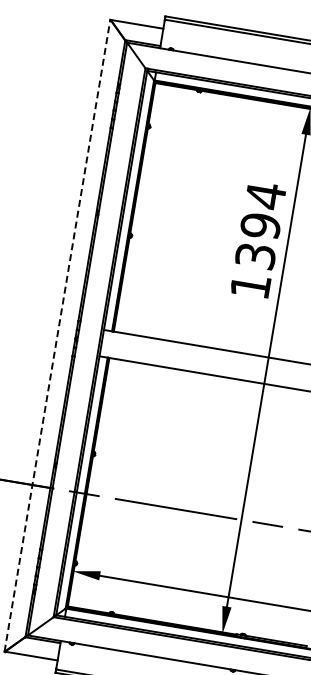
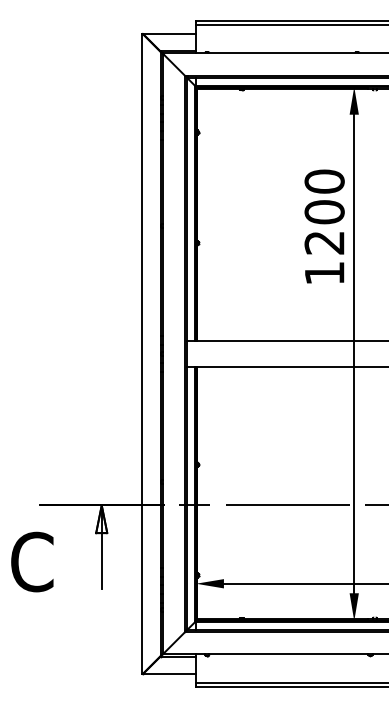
text: (260, 225) -> (324, 211), 1394 -> 1200
line: (57, 335) -> (142, 353), dashed -> solid

